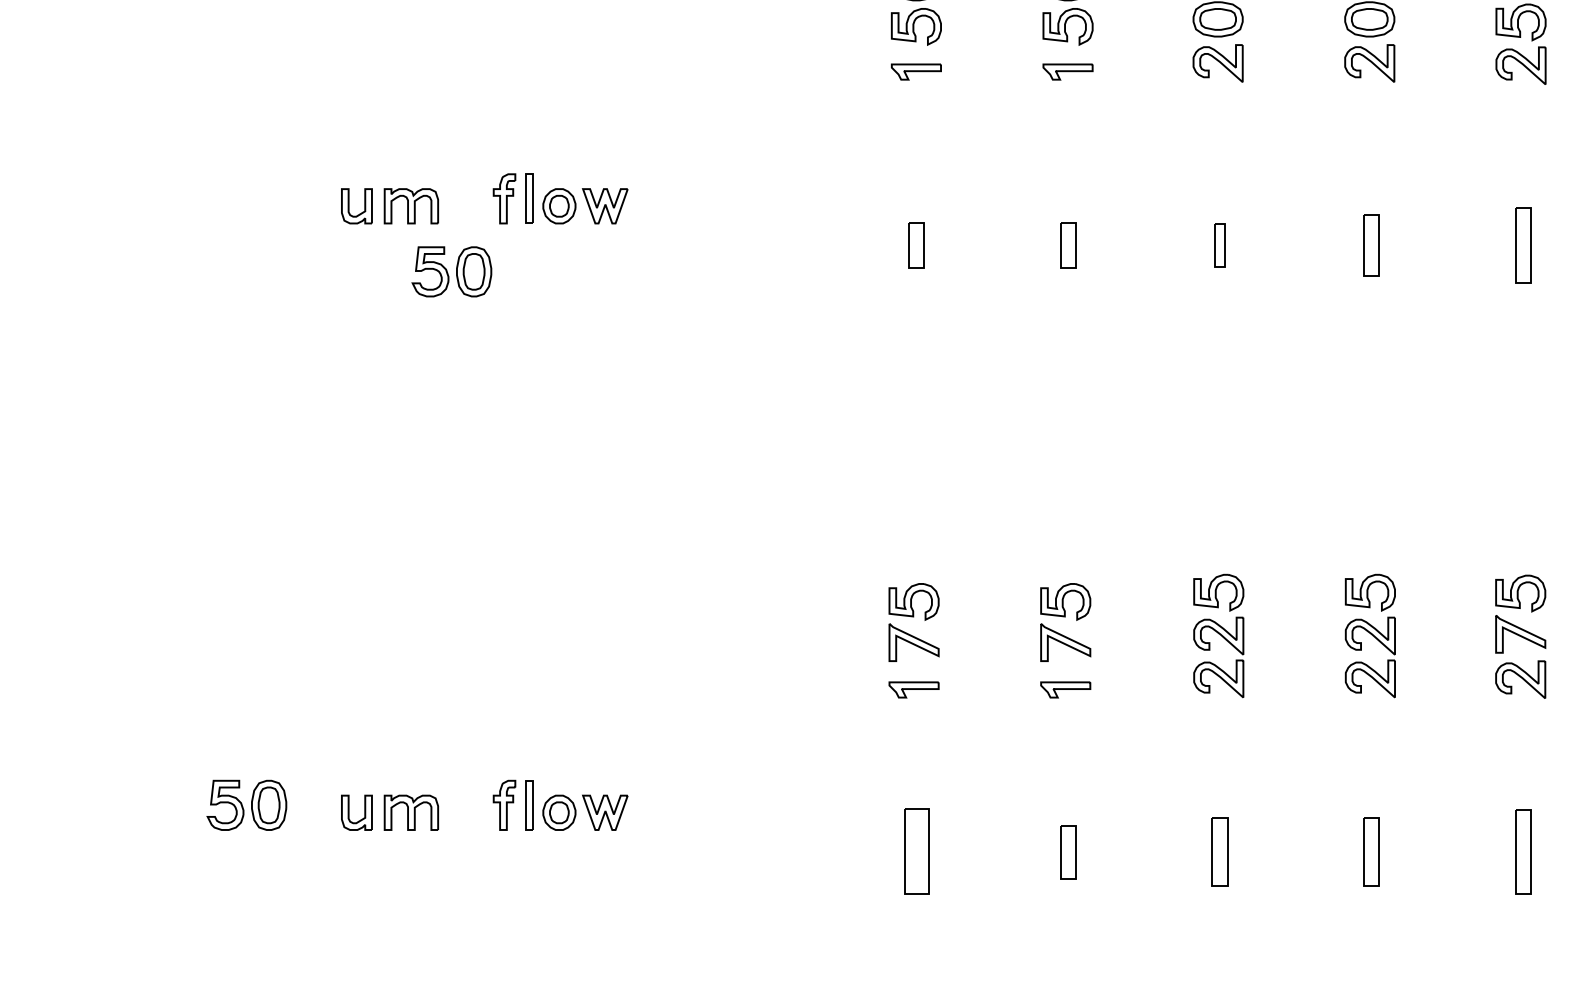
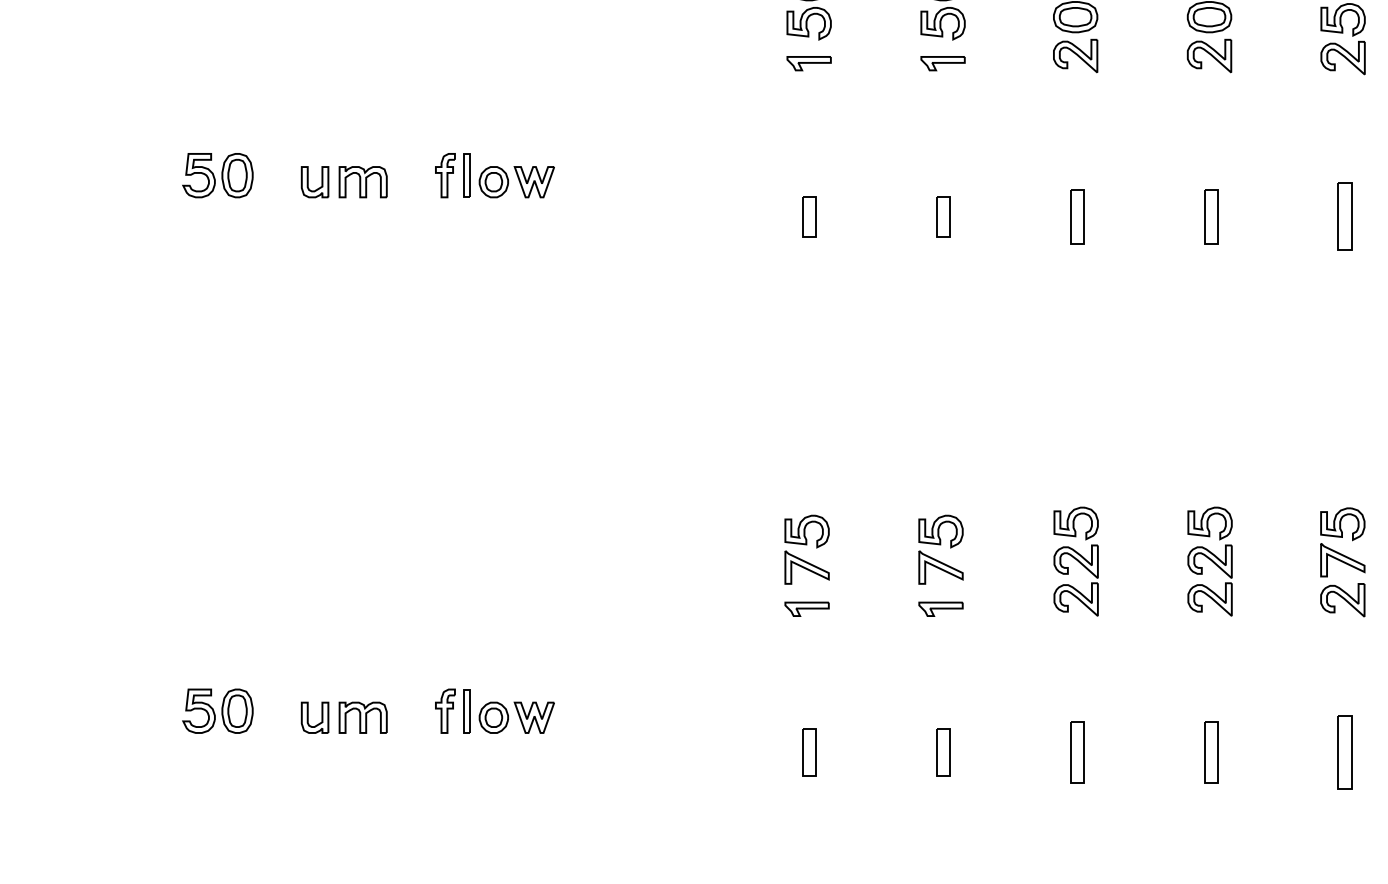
part: (1219, 245) -> (1076, 216), size x1.43
part: (451, 271) -> (217, 175), moved
part: (916, 852) -> (809, 752), size x0.62

